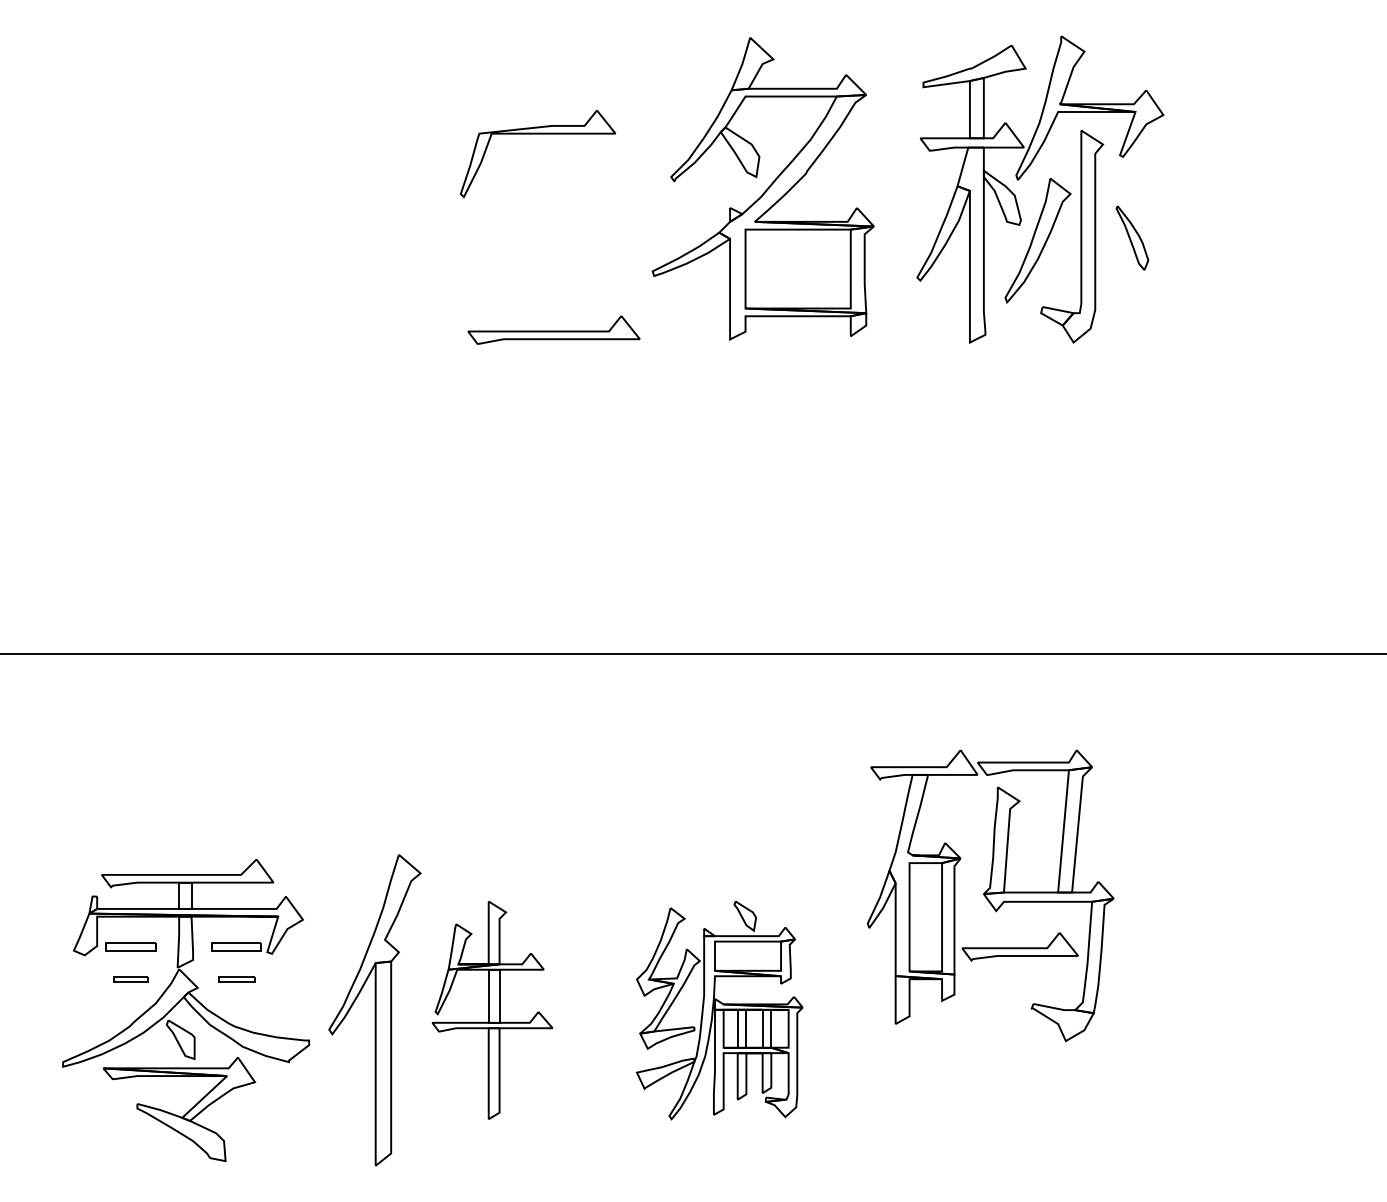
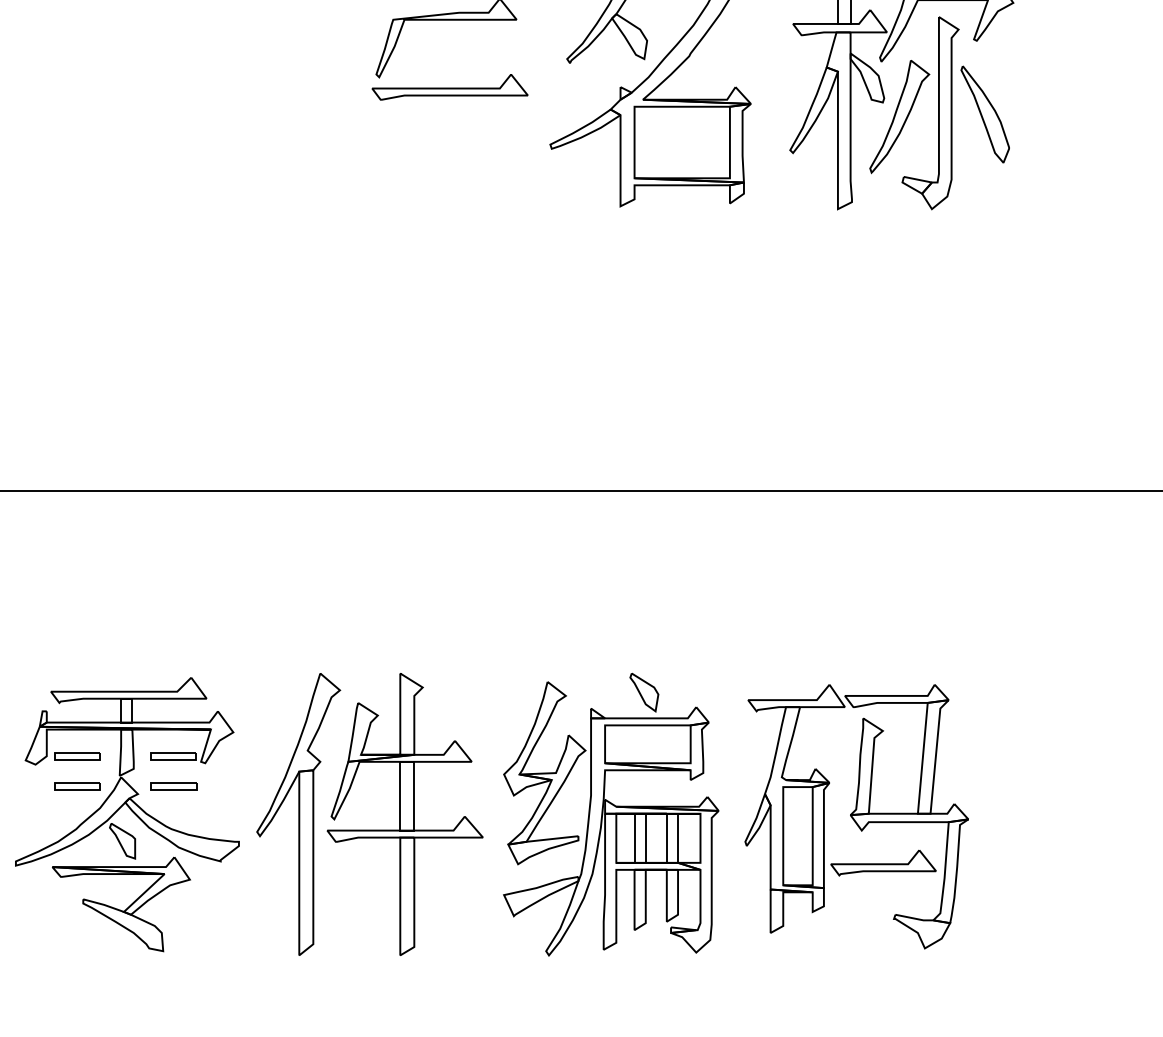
part: (1132, 237) -> (985, 113), size x1.67
part: (553, 329) -> (449, 86), moved
part: (990, 895) -> (856, 816), moved
part: (130, 978) -> (77, 785), size x1.43
part: (237, 978) -> (174, 785), size x1.43
part: (492, 1010) -> (405, 814), size x1.43
part: (719, 1010) -> (610, 814), size x1.43

